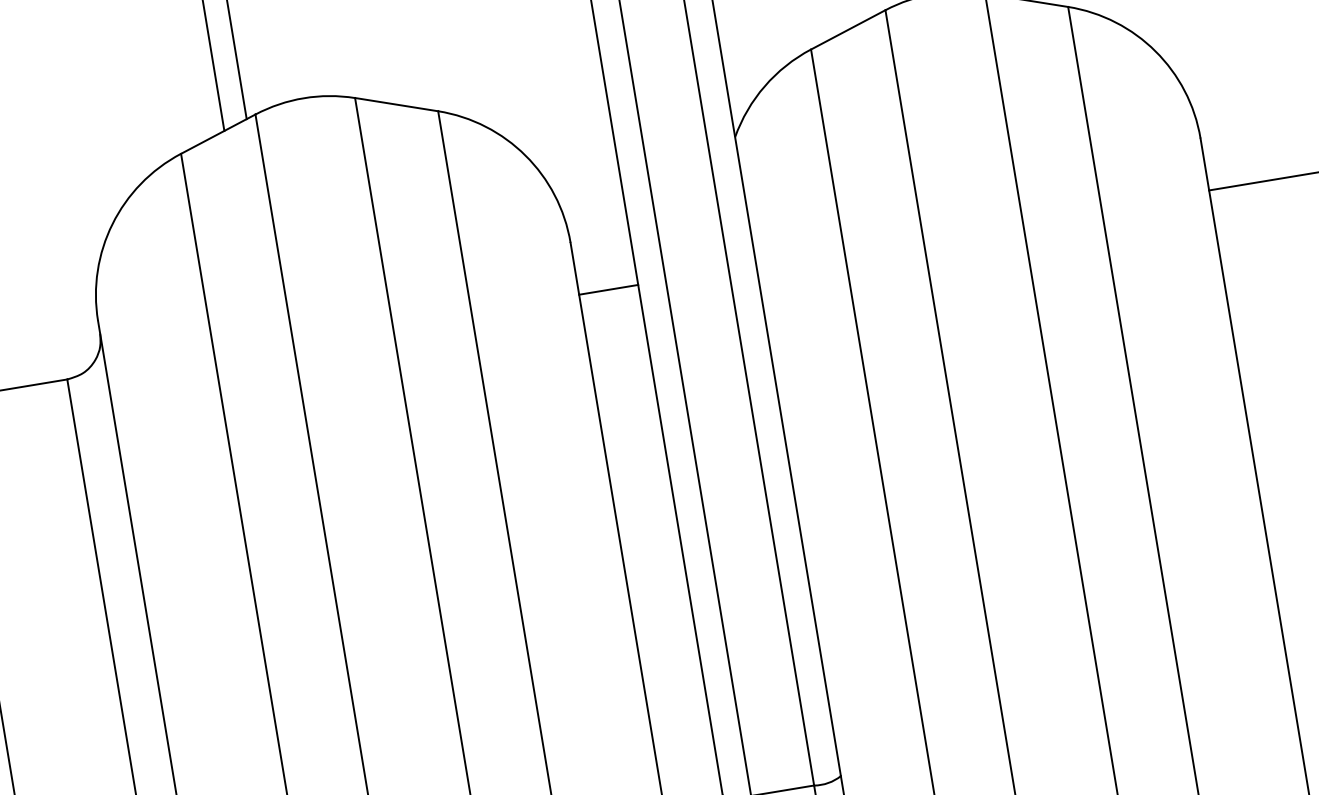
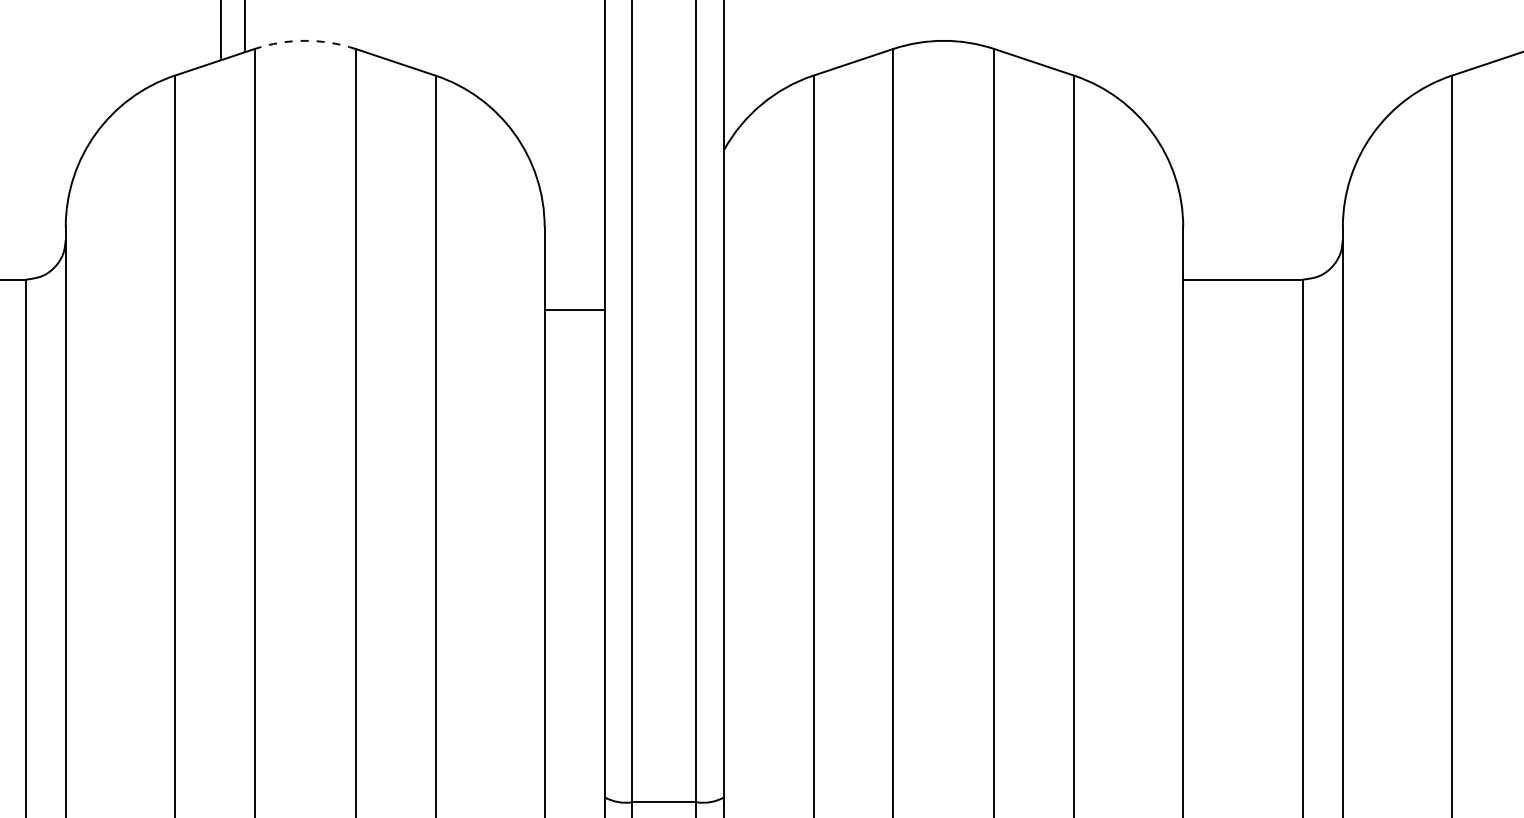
arc: (304, 97) -> (305, 40), solid -> dashed
line: (608, 289) -> (574, 309), moved

